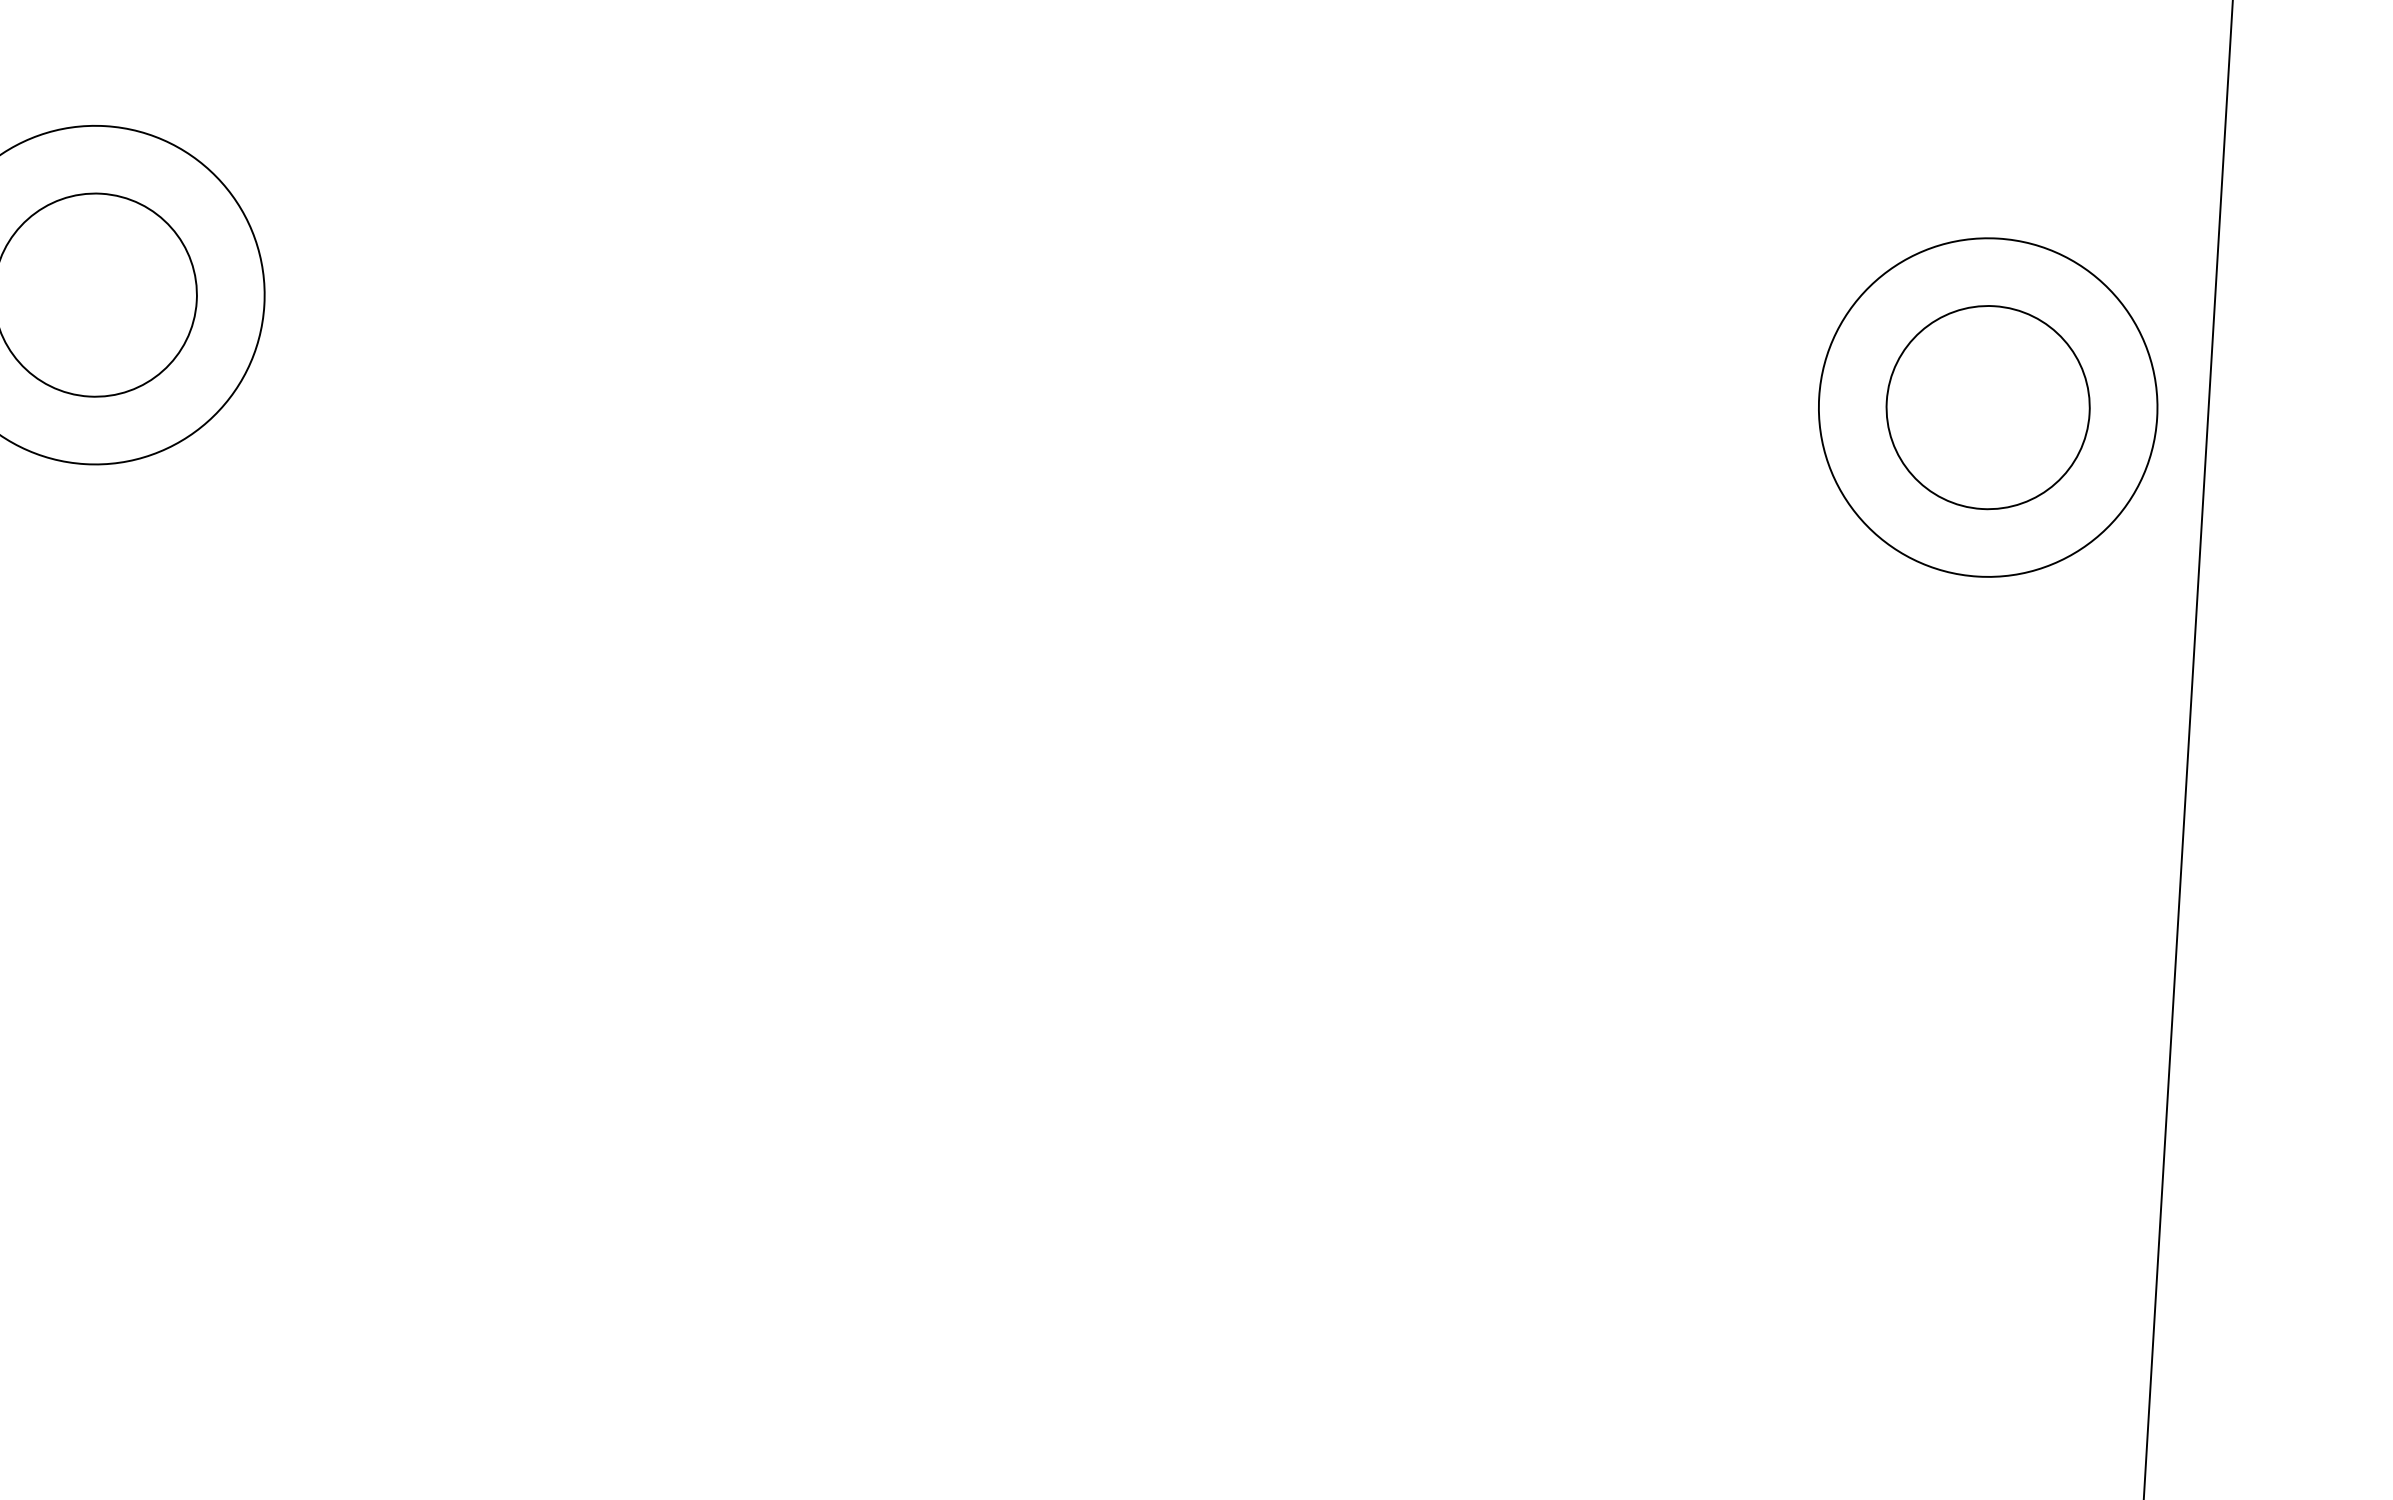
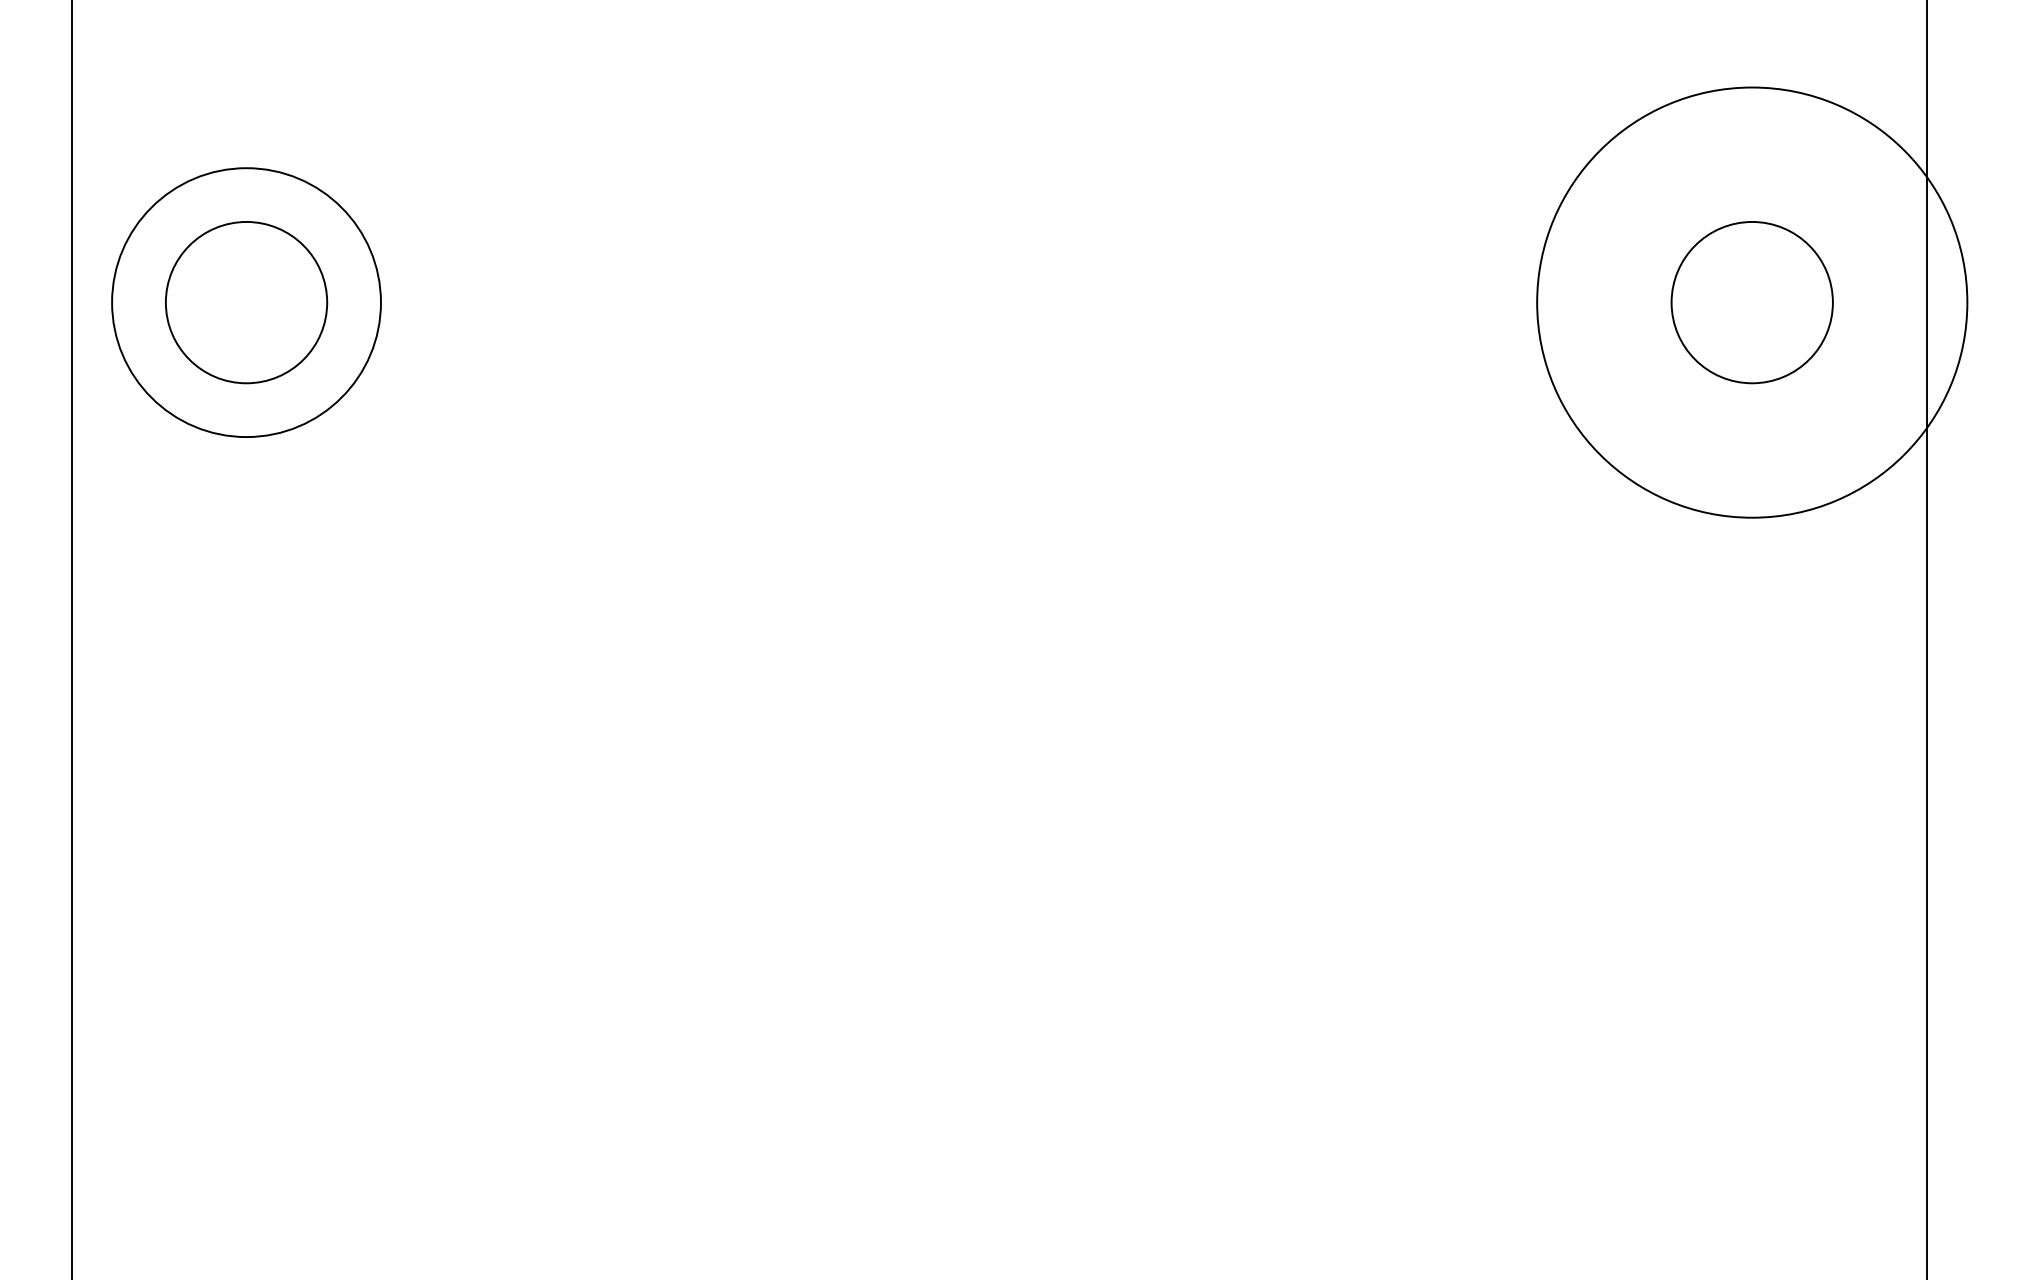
circle: (1987, 407) -> (1751, 302), size x1.6

